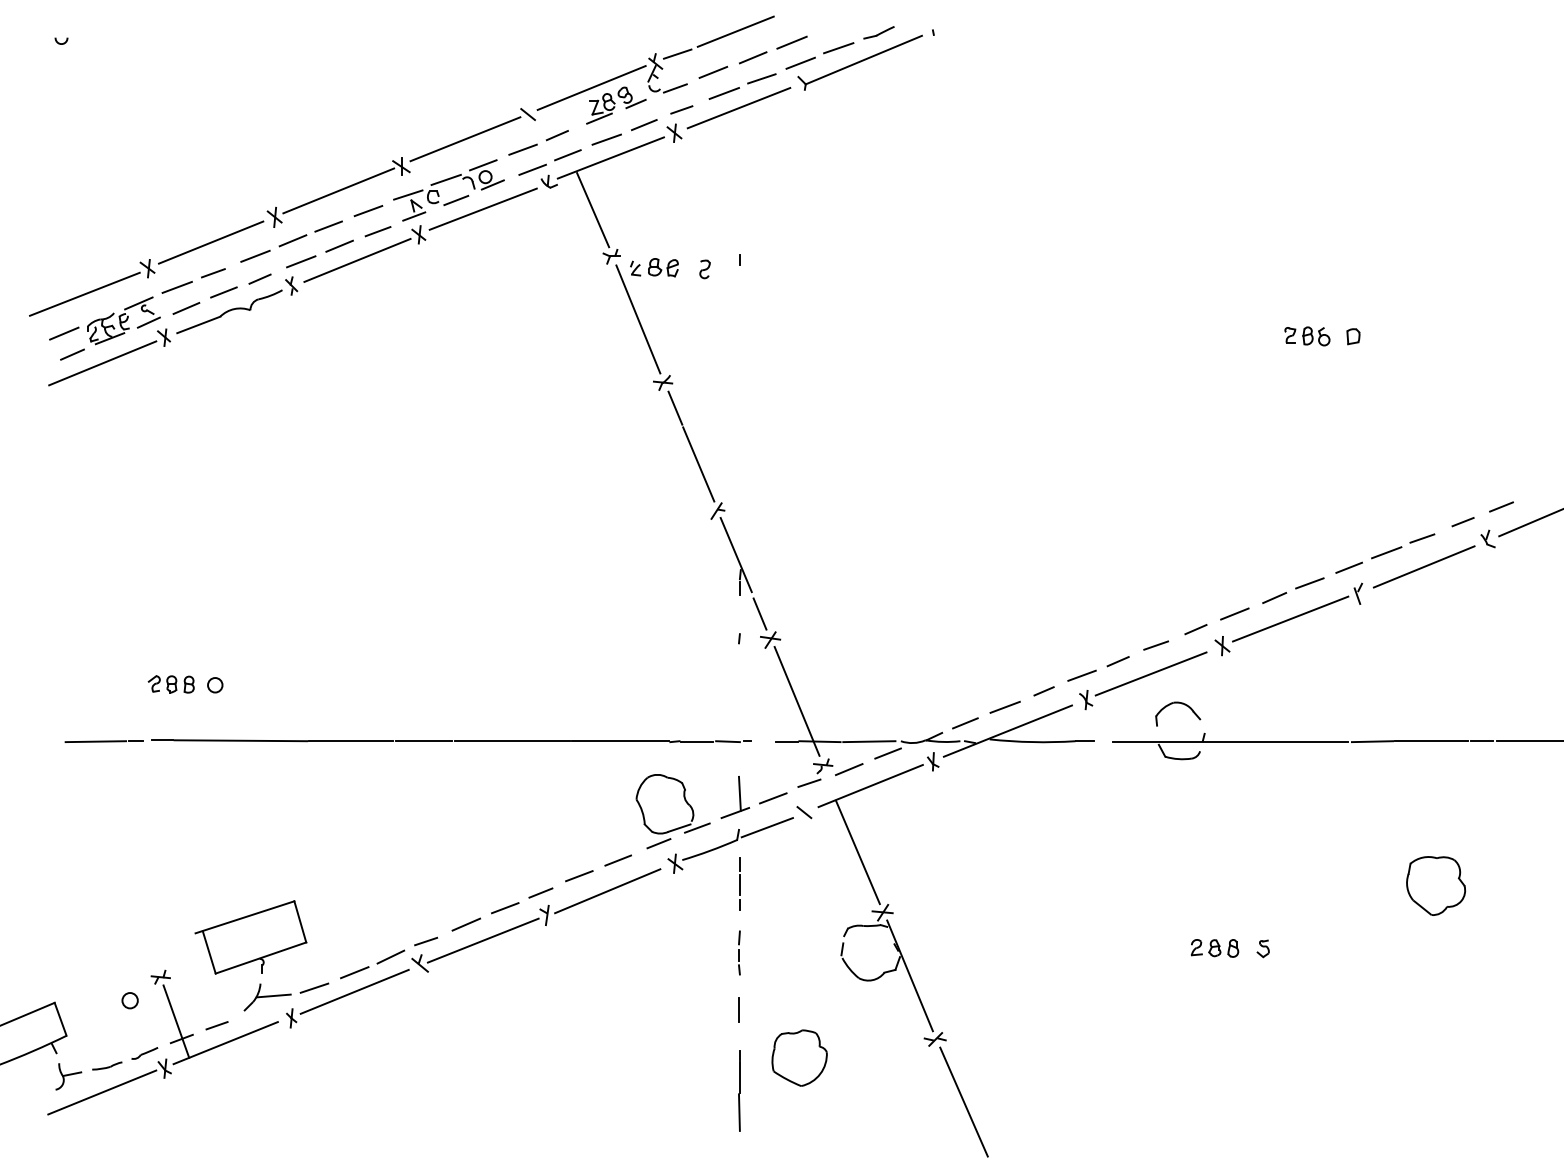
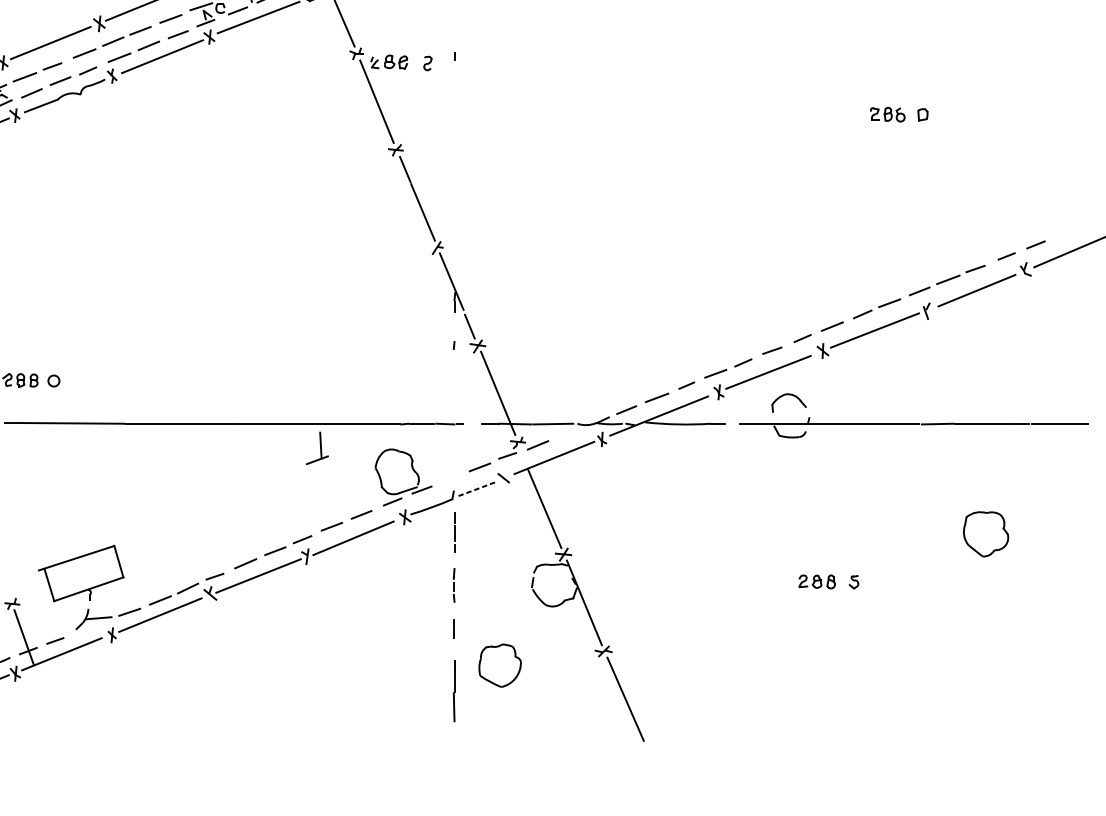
line: (887, 753) -> (567, 433), removed
part: (735, 797) -> (317, 448), moved
line: (766, 827) -> (474, 489), solid -> dashed

